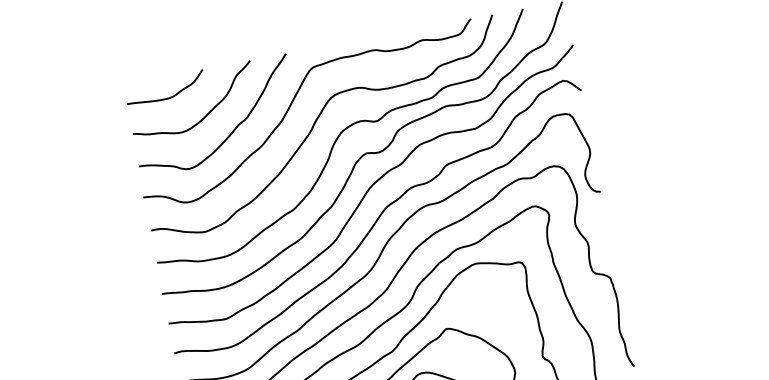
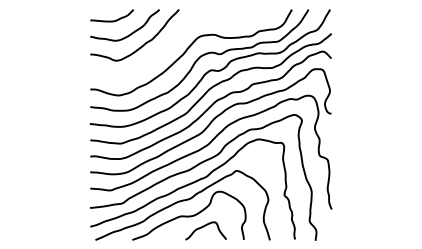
curve: (289, 111) -> (175, 40), removed

